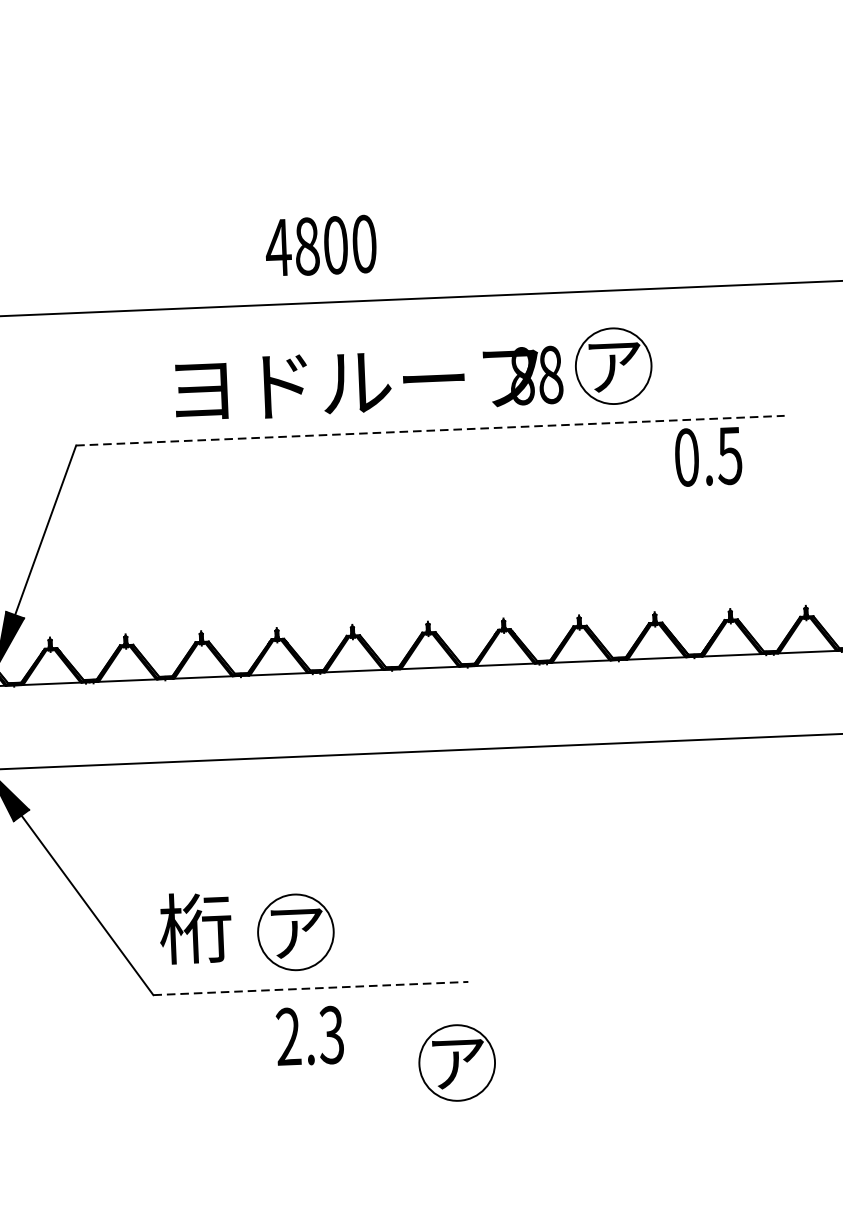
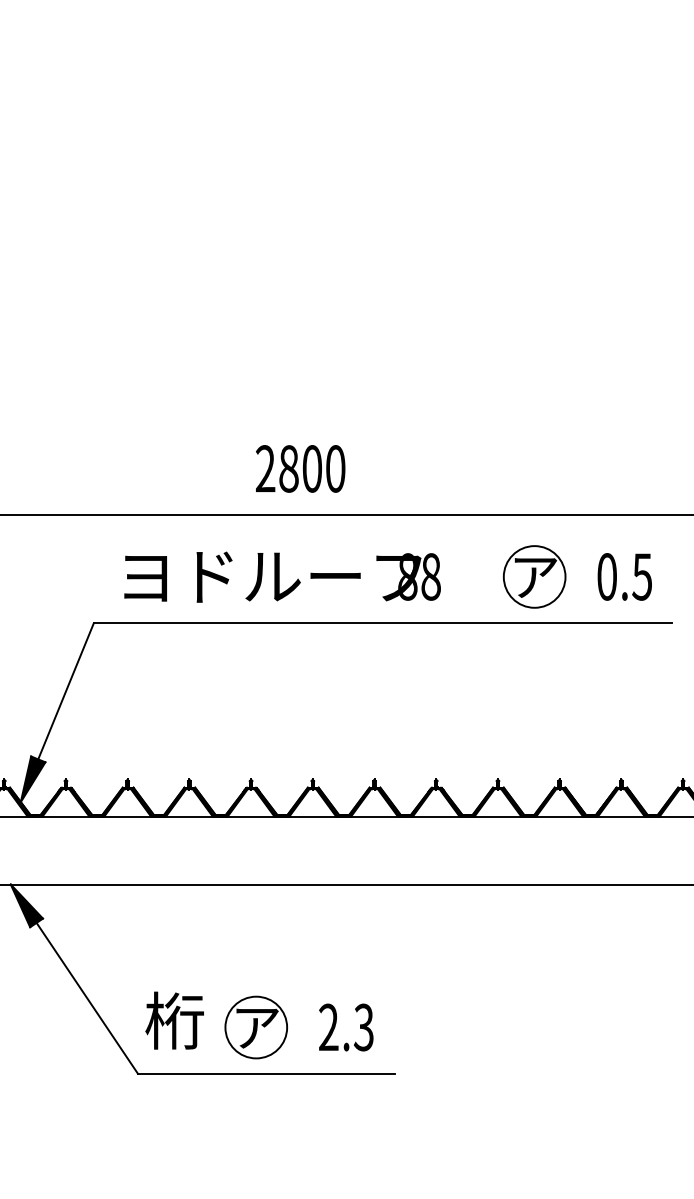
text: (278, 247) -> (265, 468), 4800 -> 2800
text: (368, 382) -> (282, 576), moved
line: (430, 430) -> (383, 623), dashed -> solid
text: (708, 456) -> (624, 576), moved
line: (310, 988) -> (266, 1073), dashed -> solid
text: (310, 1035) -> (346, 1027), moved
part: (456, 1062) -> (382, 1139), removed

